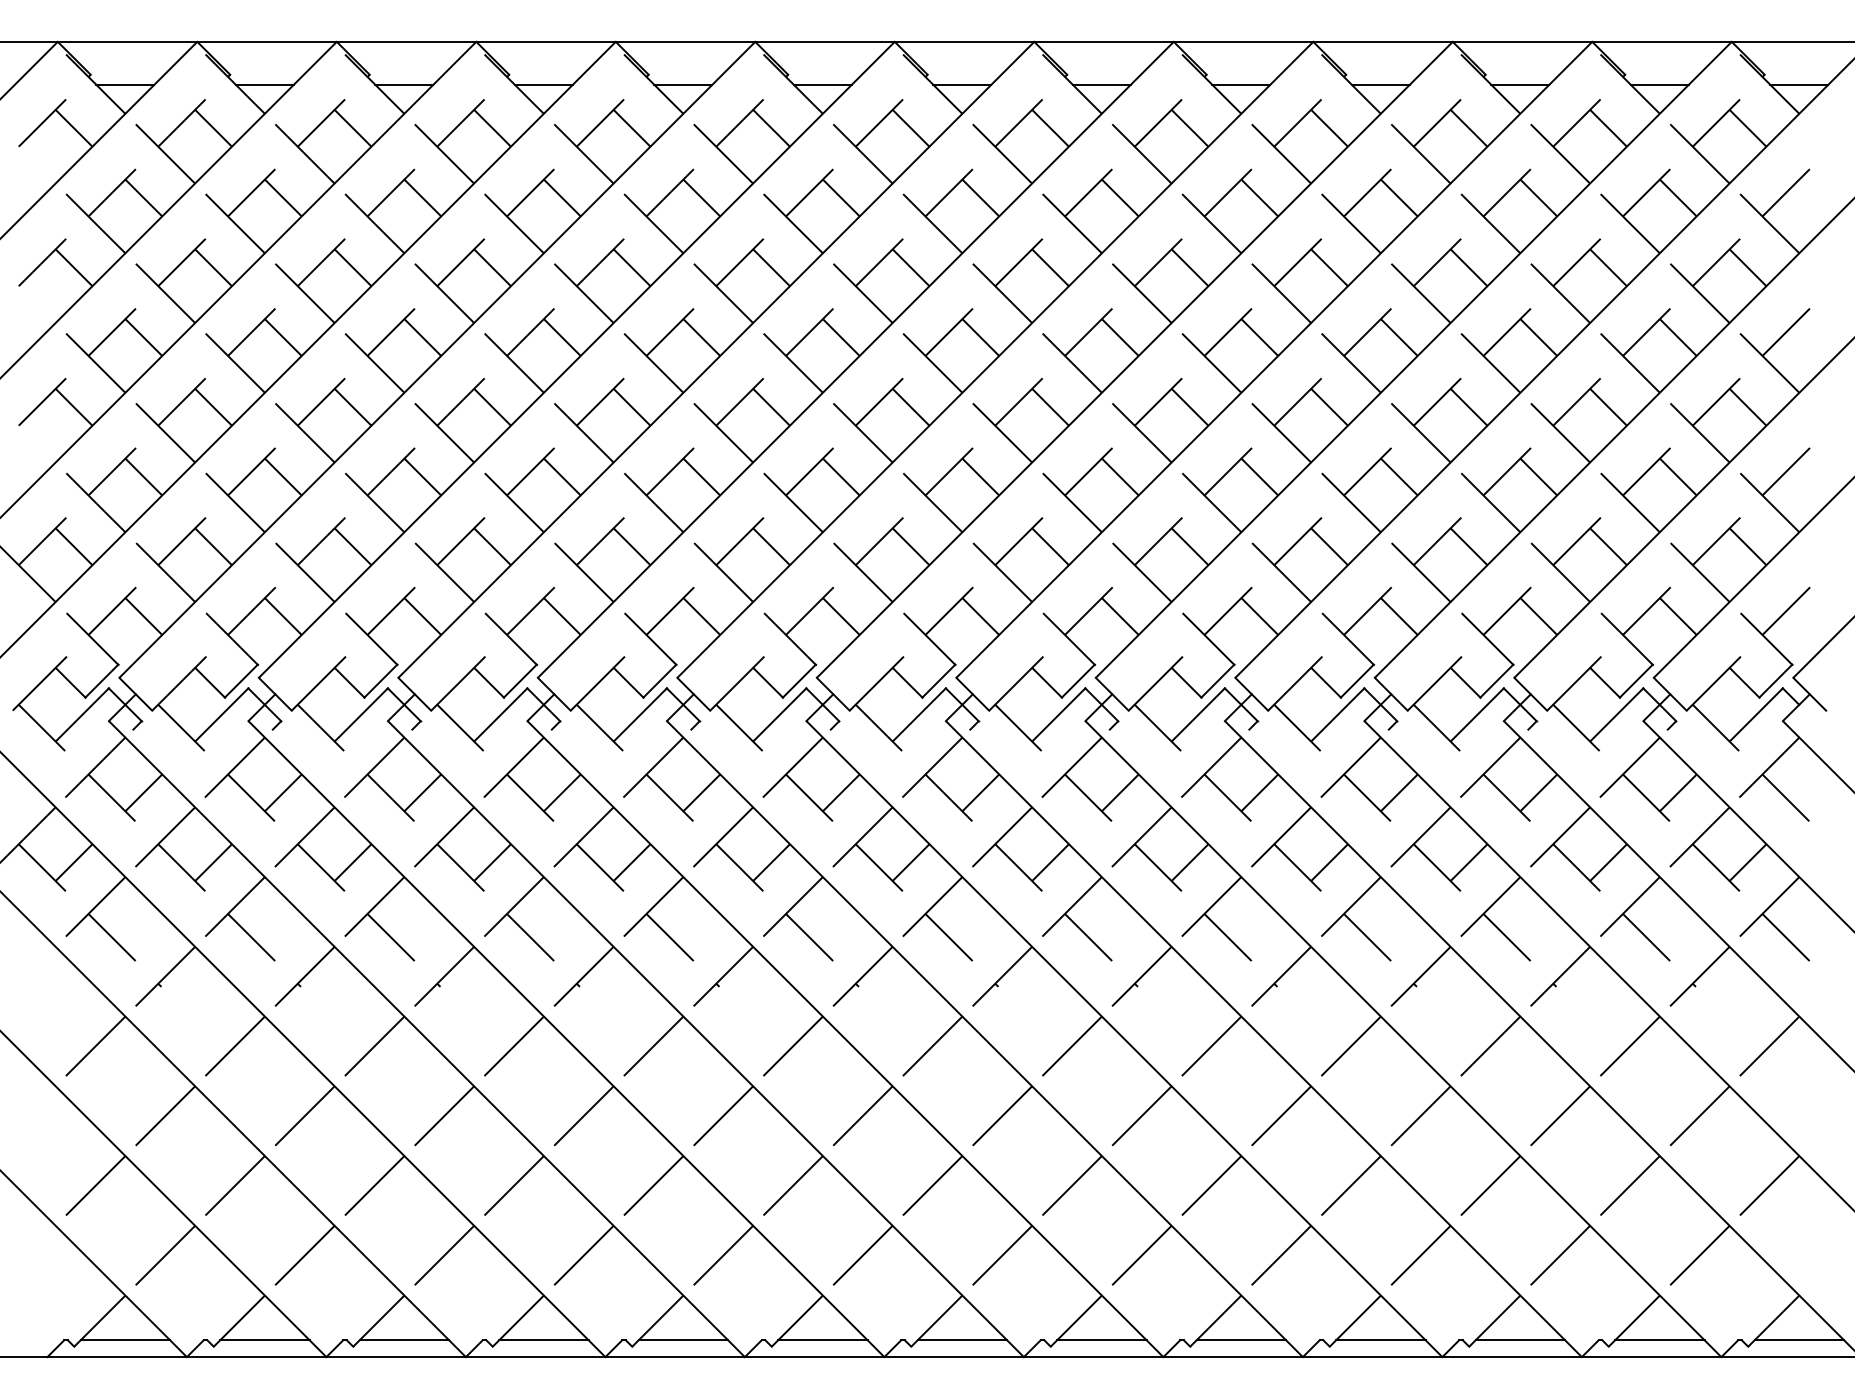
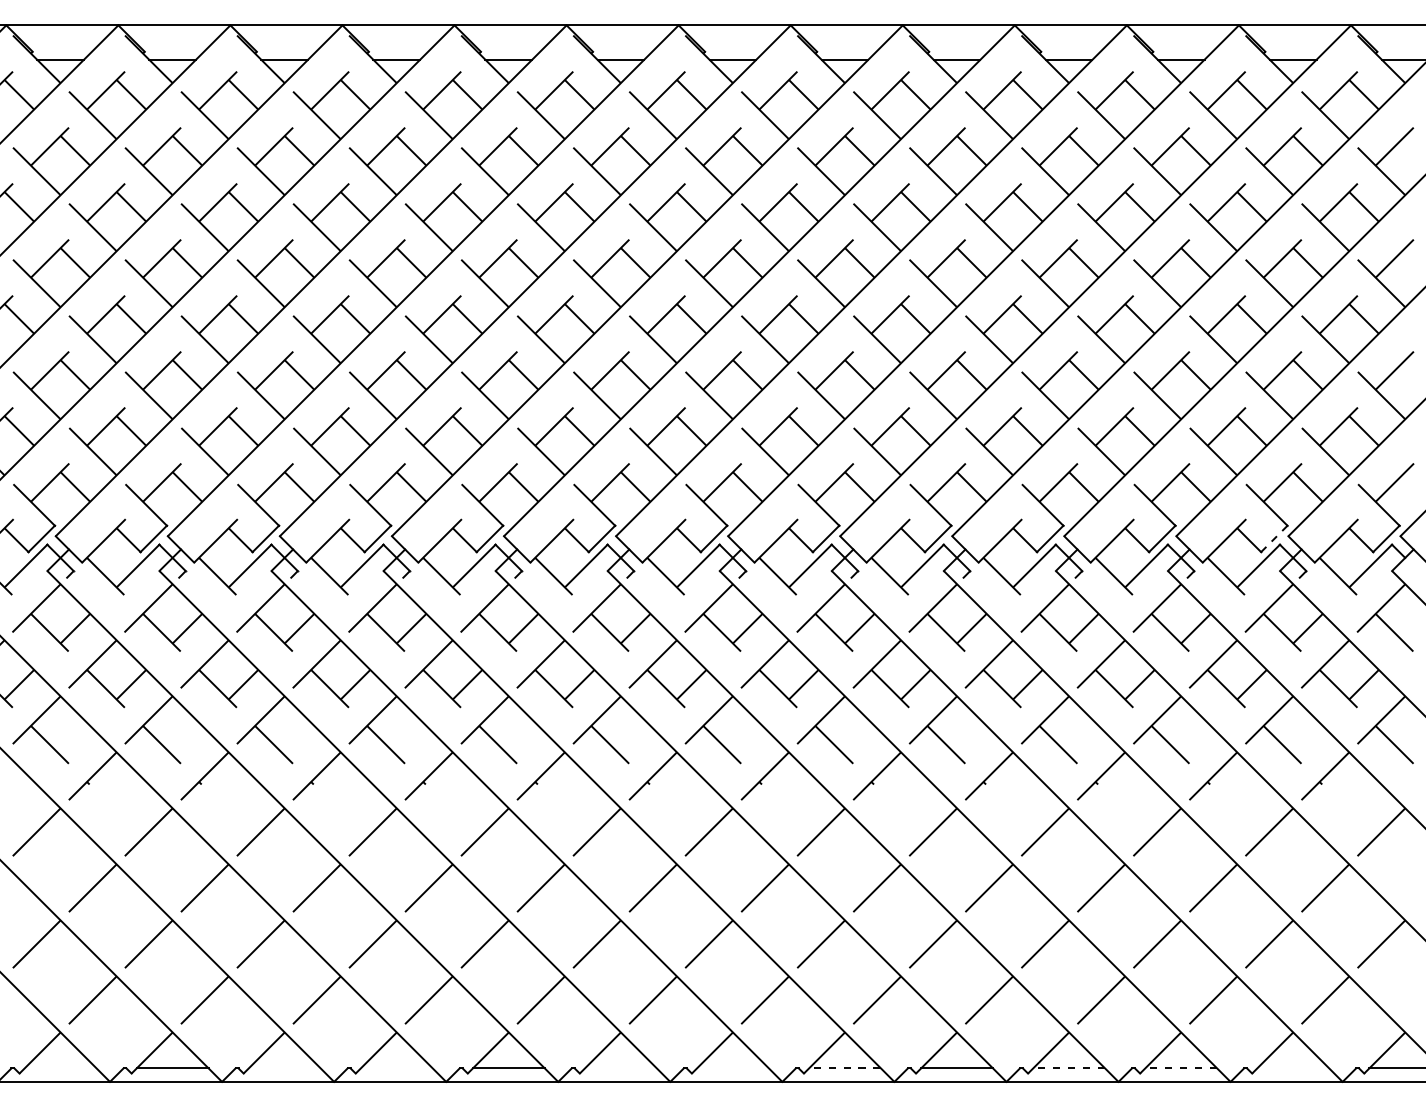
line: (1635, 681) -> (1273, 539), solid -> dashed
line: (125, 1340) -> (60, 1068), removed
line: (404, 1340) -> (284, 1068), removed
line: (543, 1340) -> (396, 1068), removed
line: (822, 1340) -> (620, 1068), removed
line: (962, 1340) -> (733, 1068), removed
line: (1101, 1340) -> (844, 1068), solid -> dashed
line: (1380, 1340) -> (1068, 1068), solid -> dashed
line: (1520, 1340) -> (1181, 1068), solid -> dashed
line: (1659, 1340) -> (1292, 1068), removed

